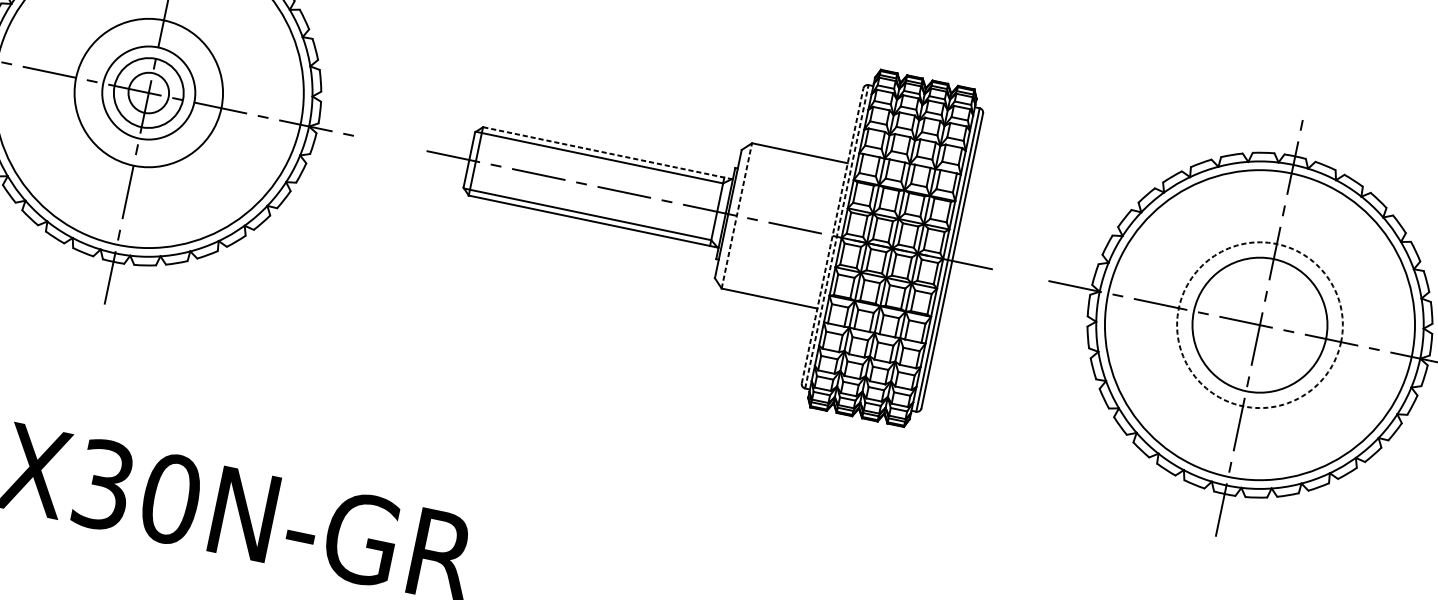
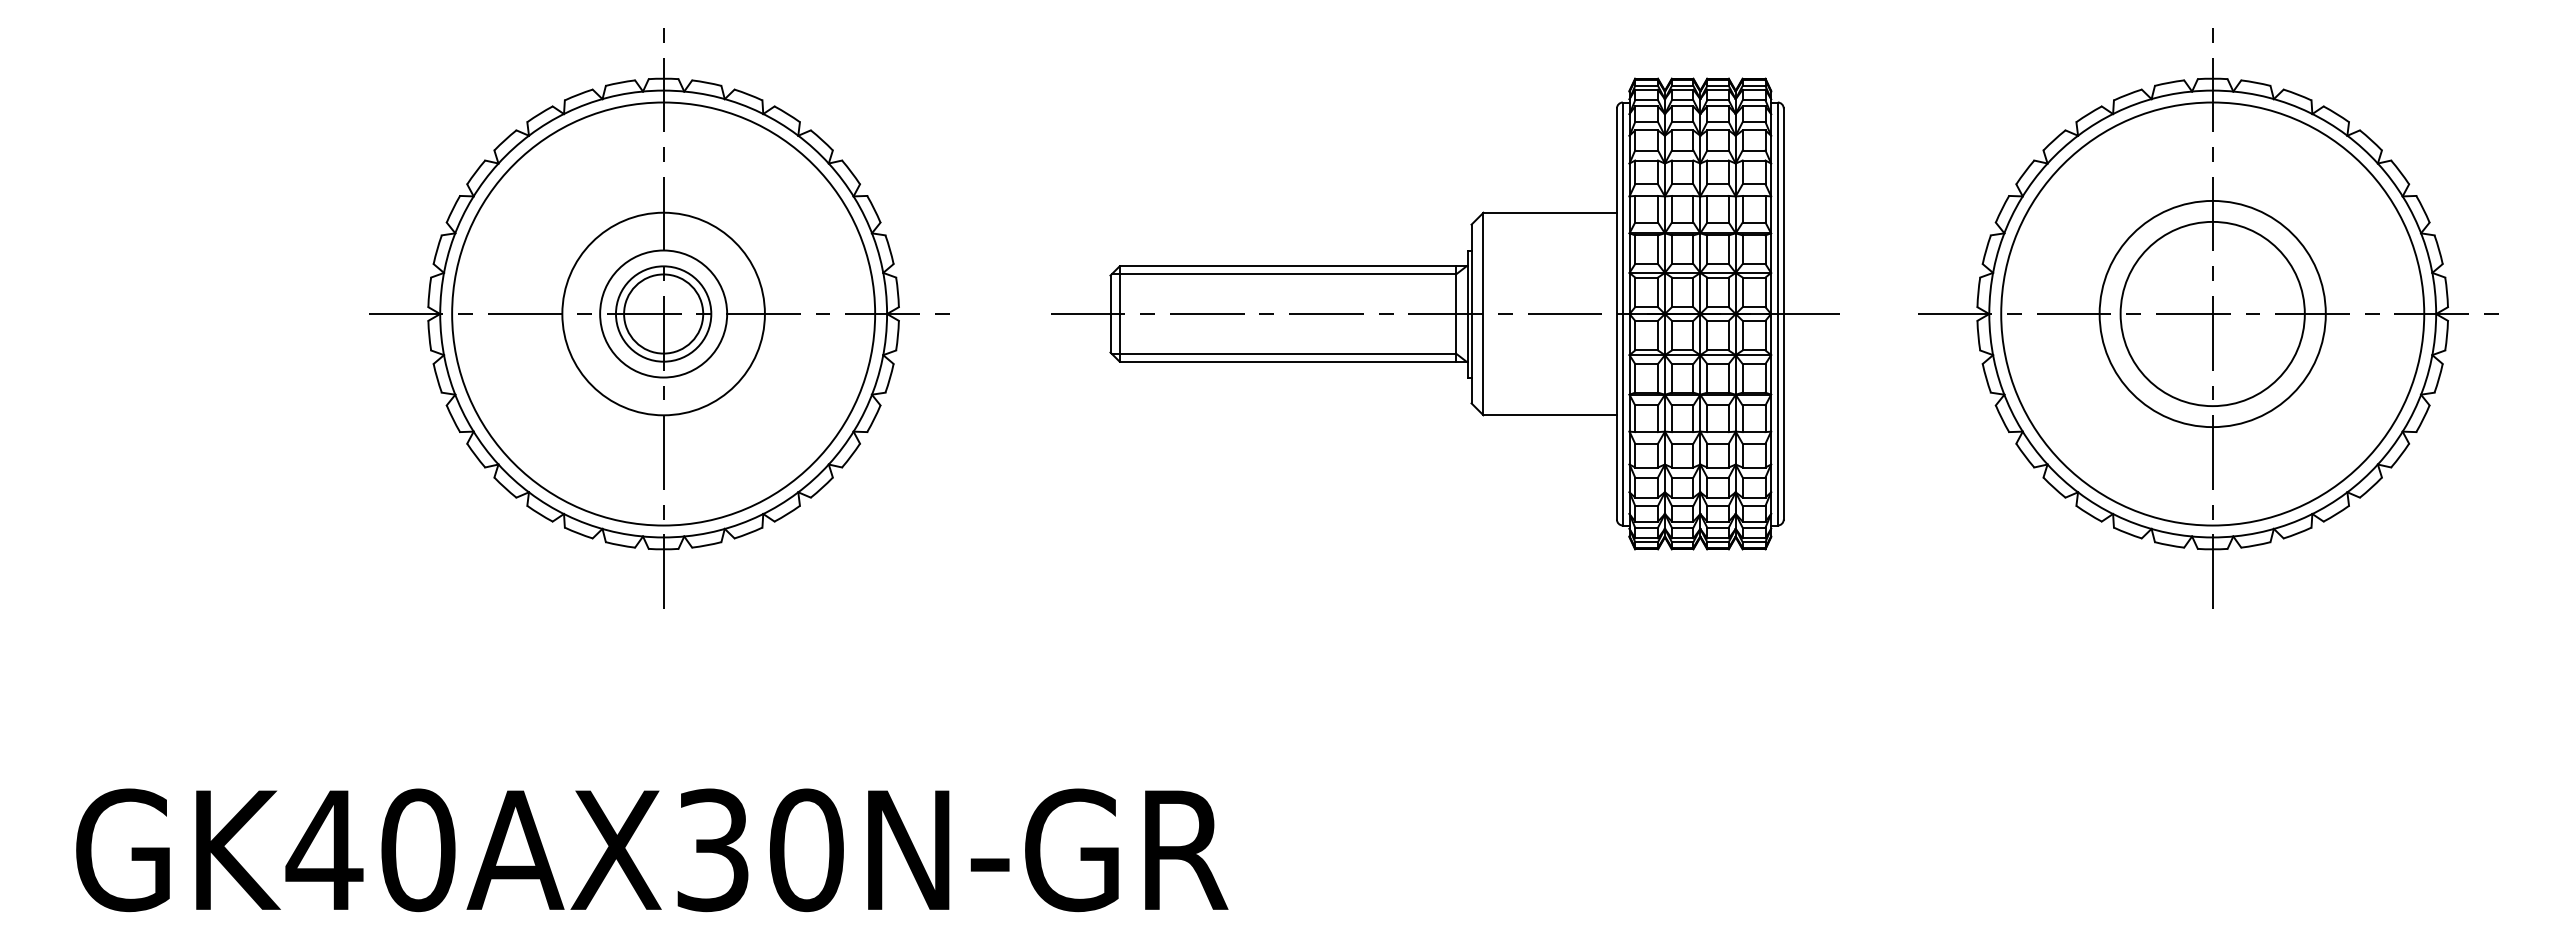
circle: (148, 92) -> (663, 313), size x1.43
line: (607, 153) -> (1293, 266), dashed -> solid
line: (736, 215) -> (1483, 313), dashed -> solid
line: (832, 236) -> (1616, 314), dashed -> solid
line: (836, 237) -> (1622, 314), dashed -> solid
circle: (1259, 324) -> (2212, 313), dashed -> solid

